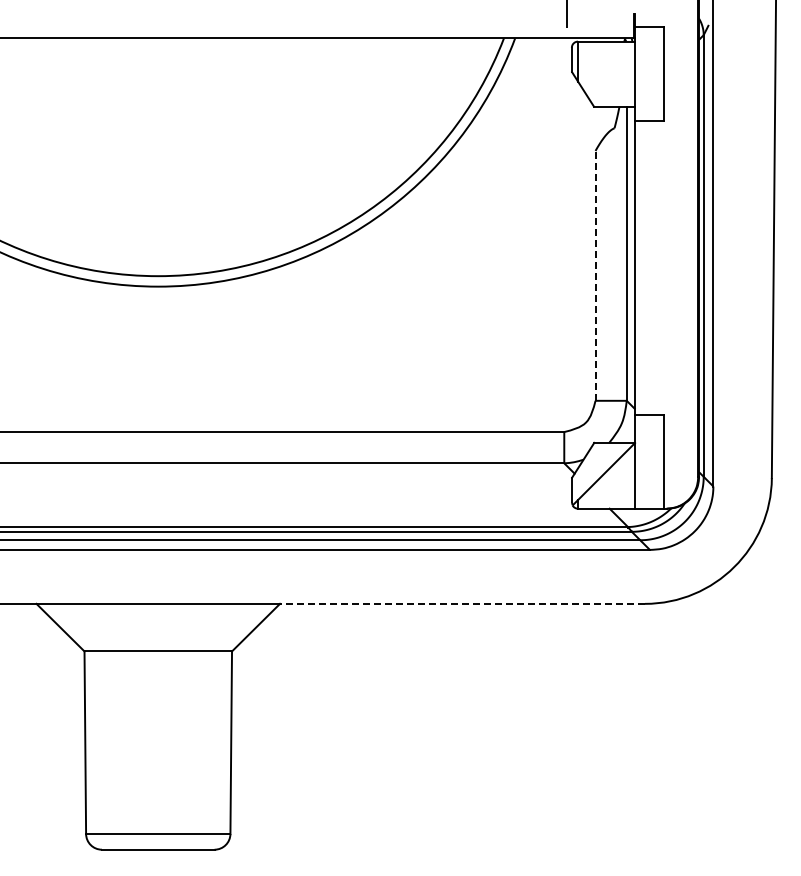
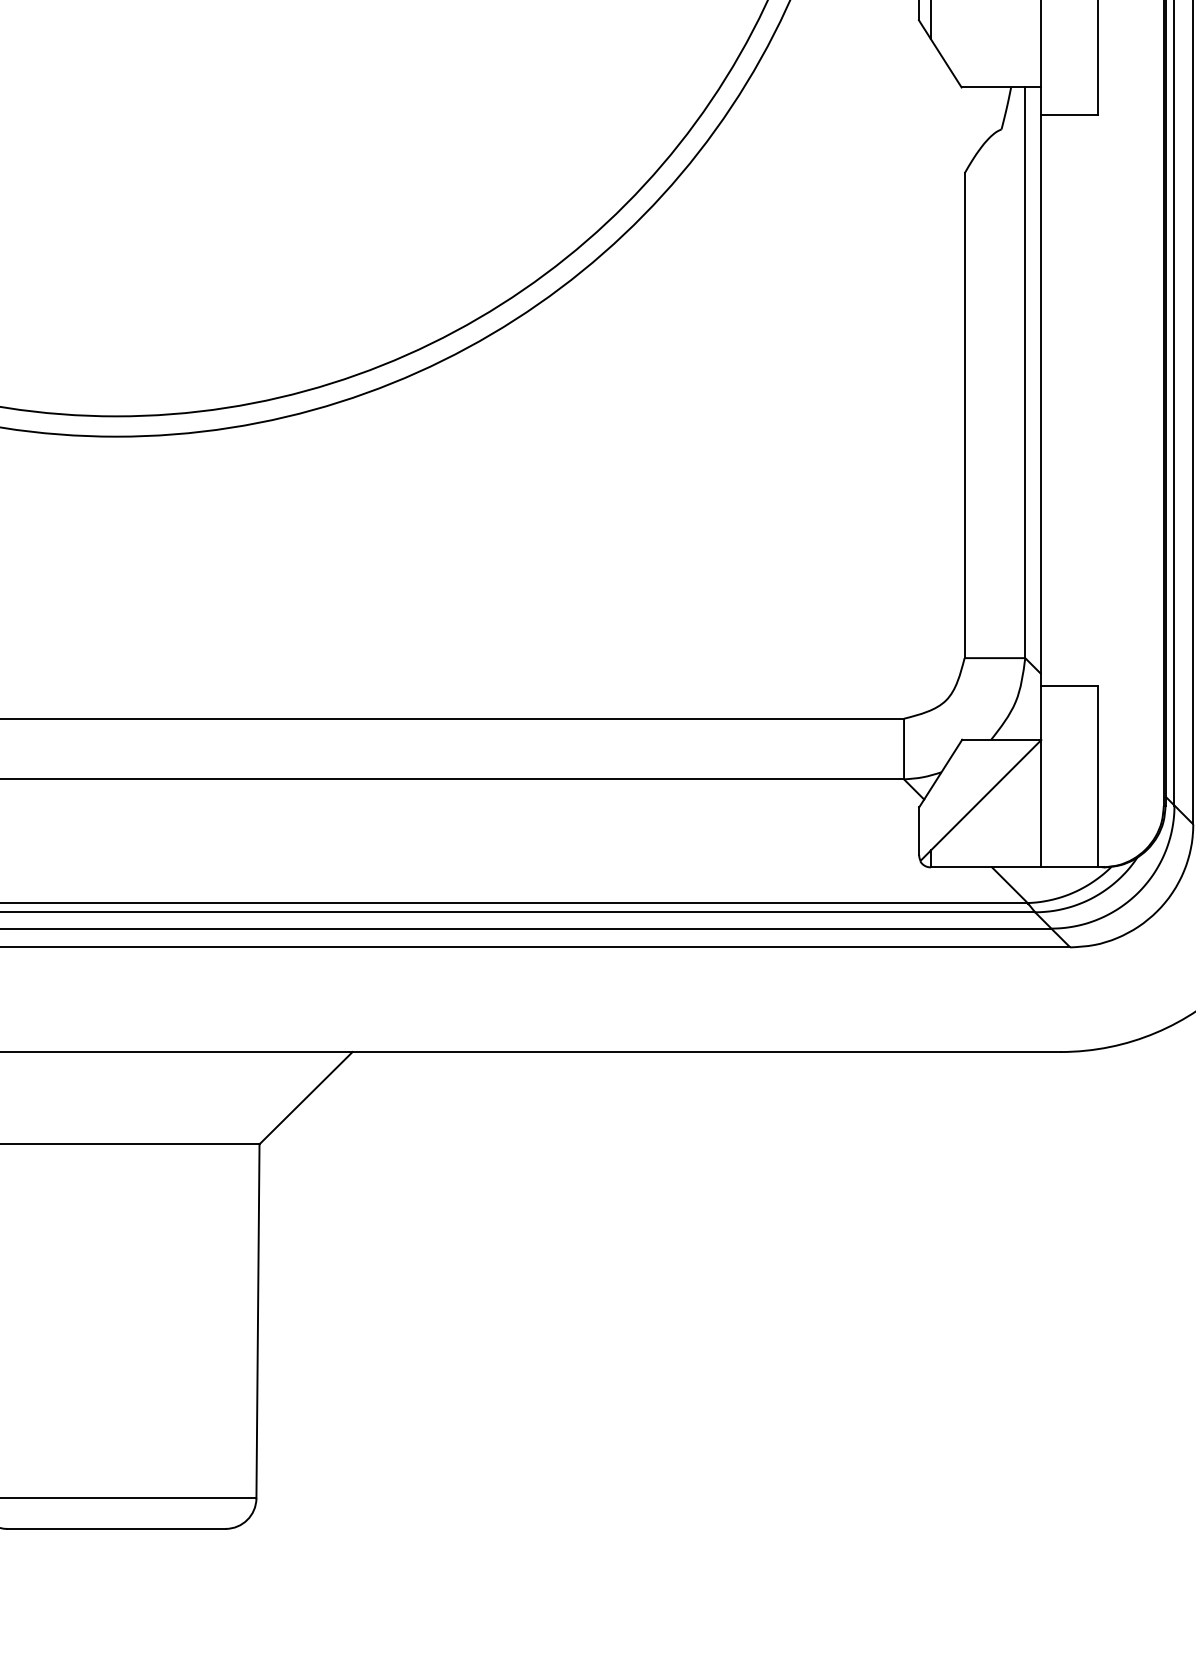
line: (595, 275) -> (964, 415), dashed -> solid
line: (462, 603) -> (706, 1051), dashed -> solid

